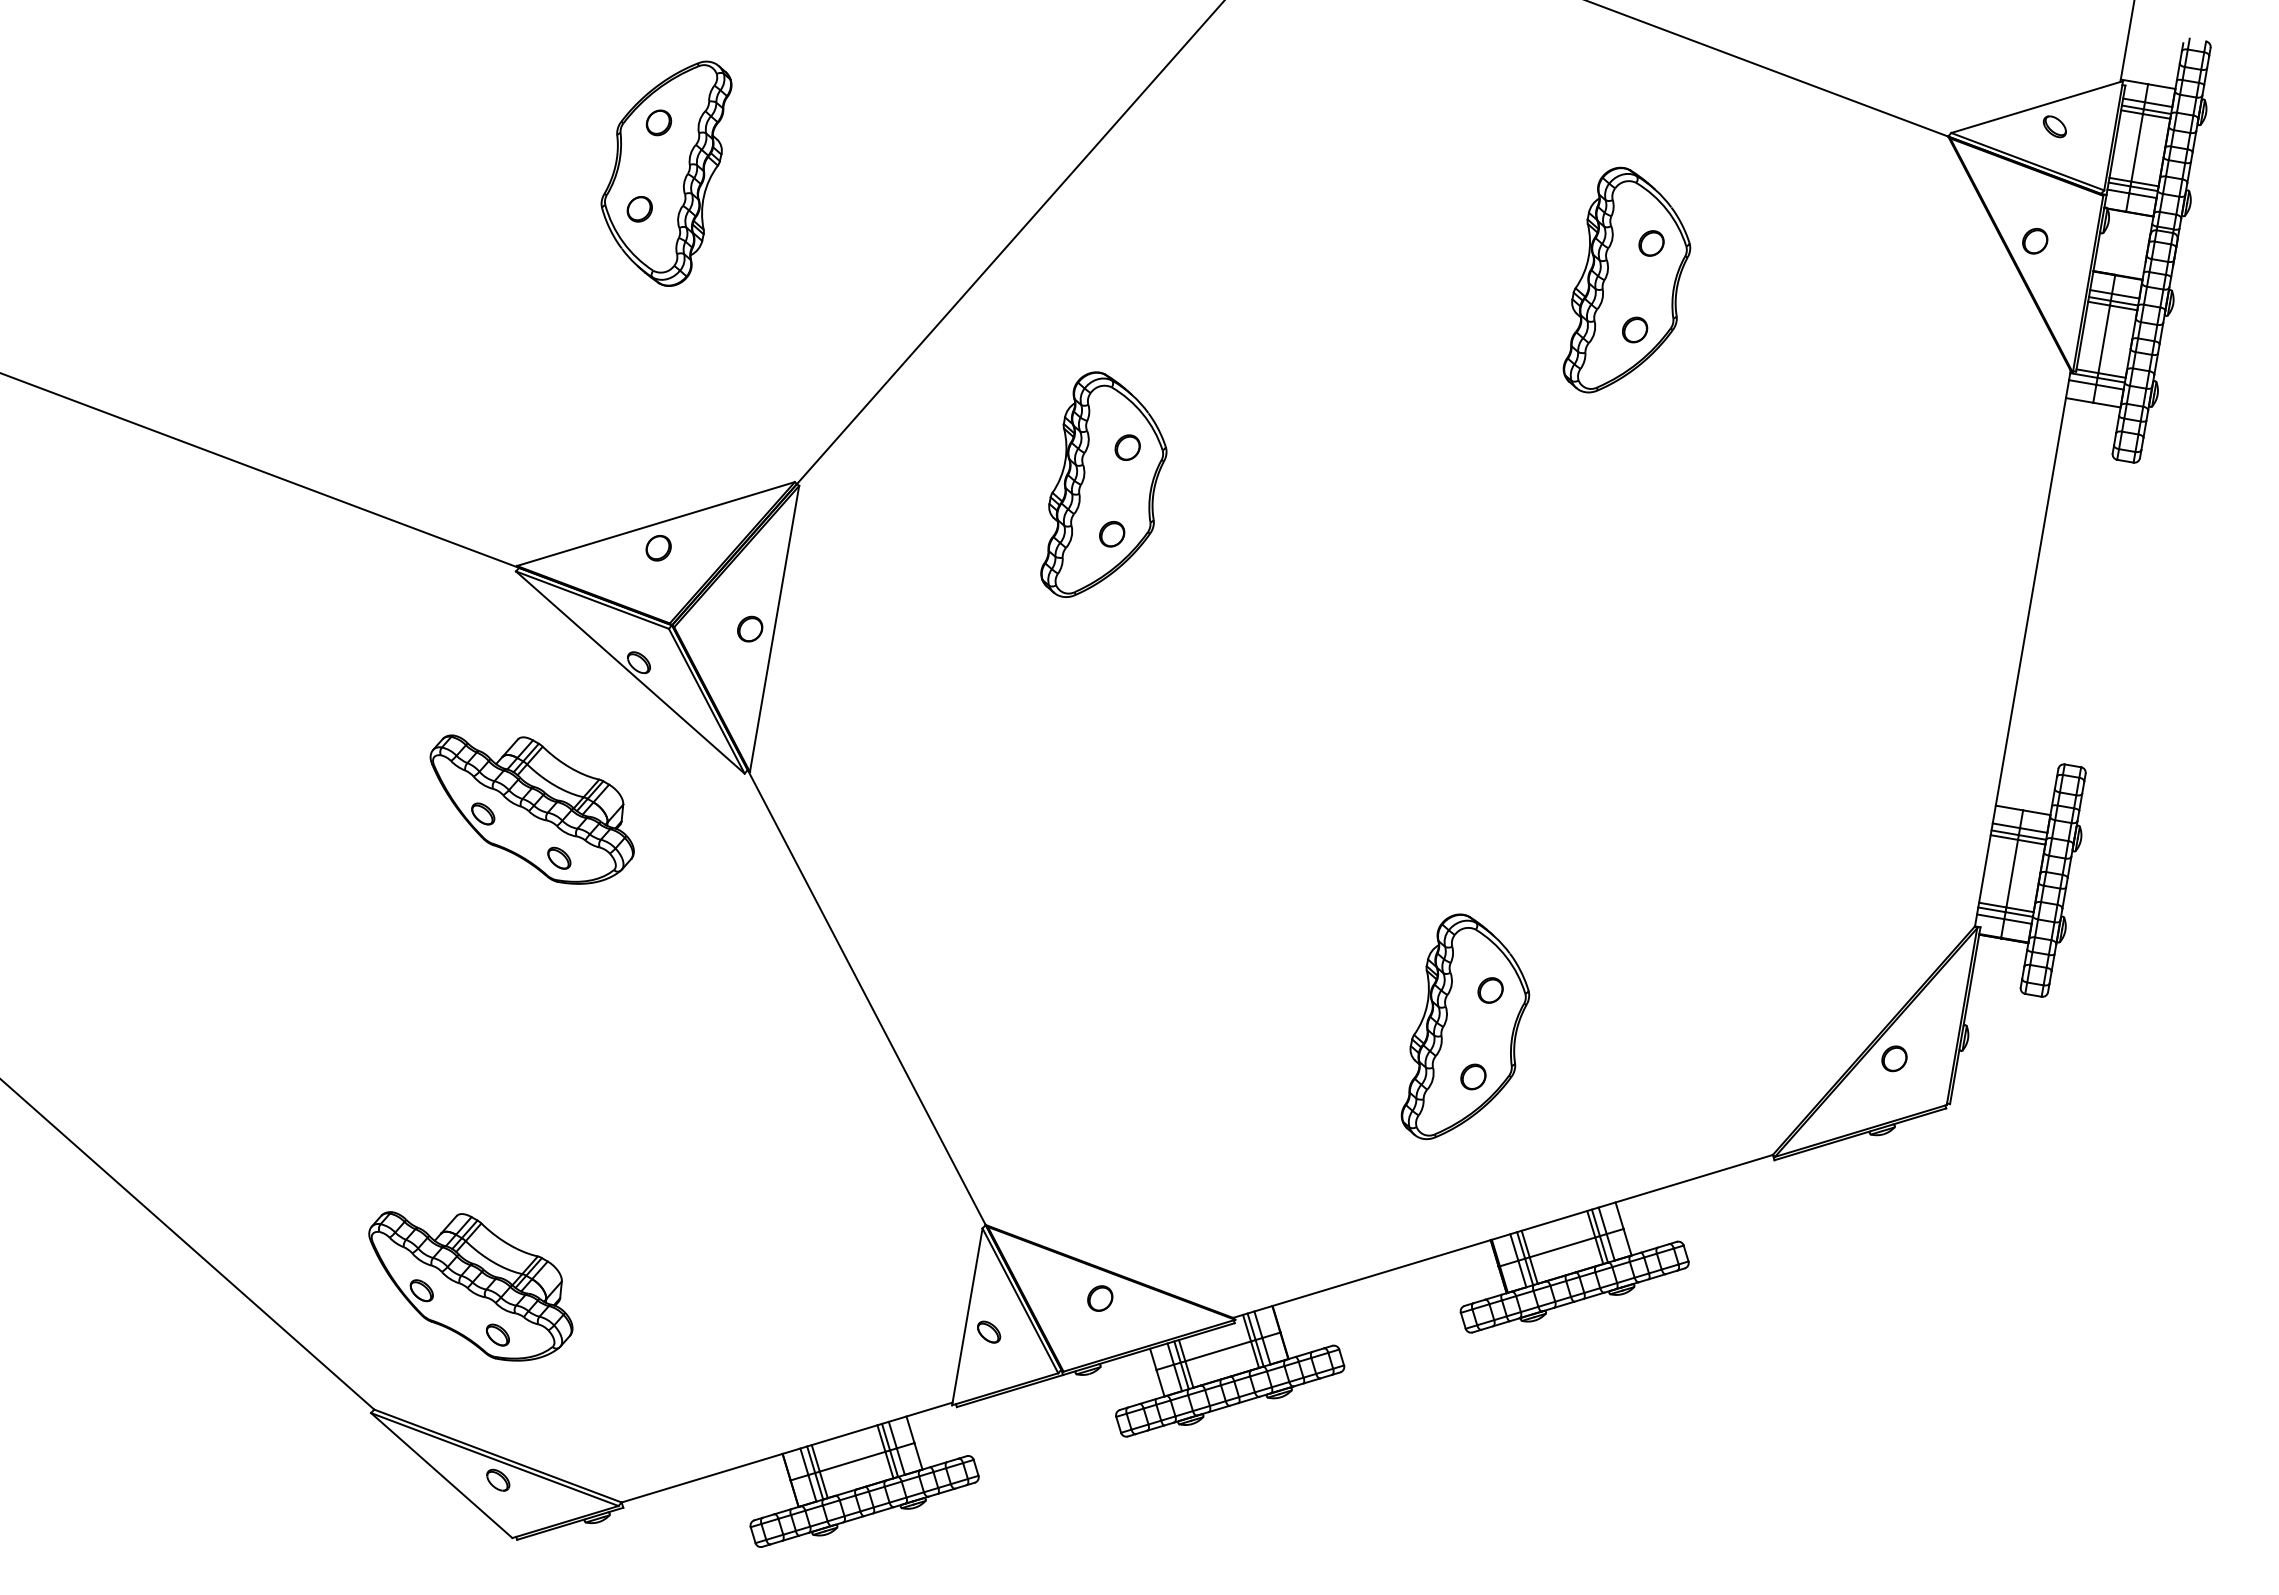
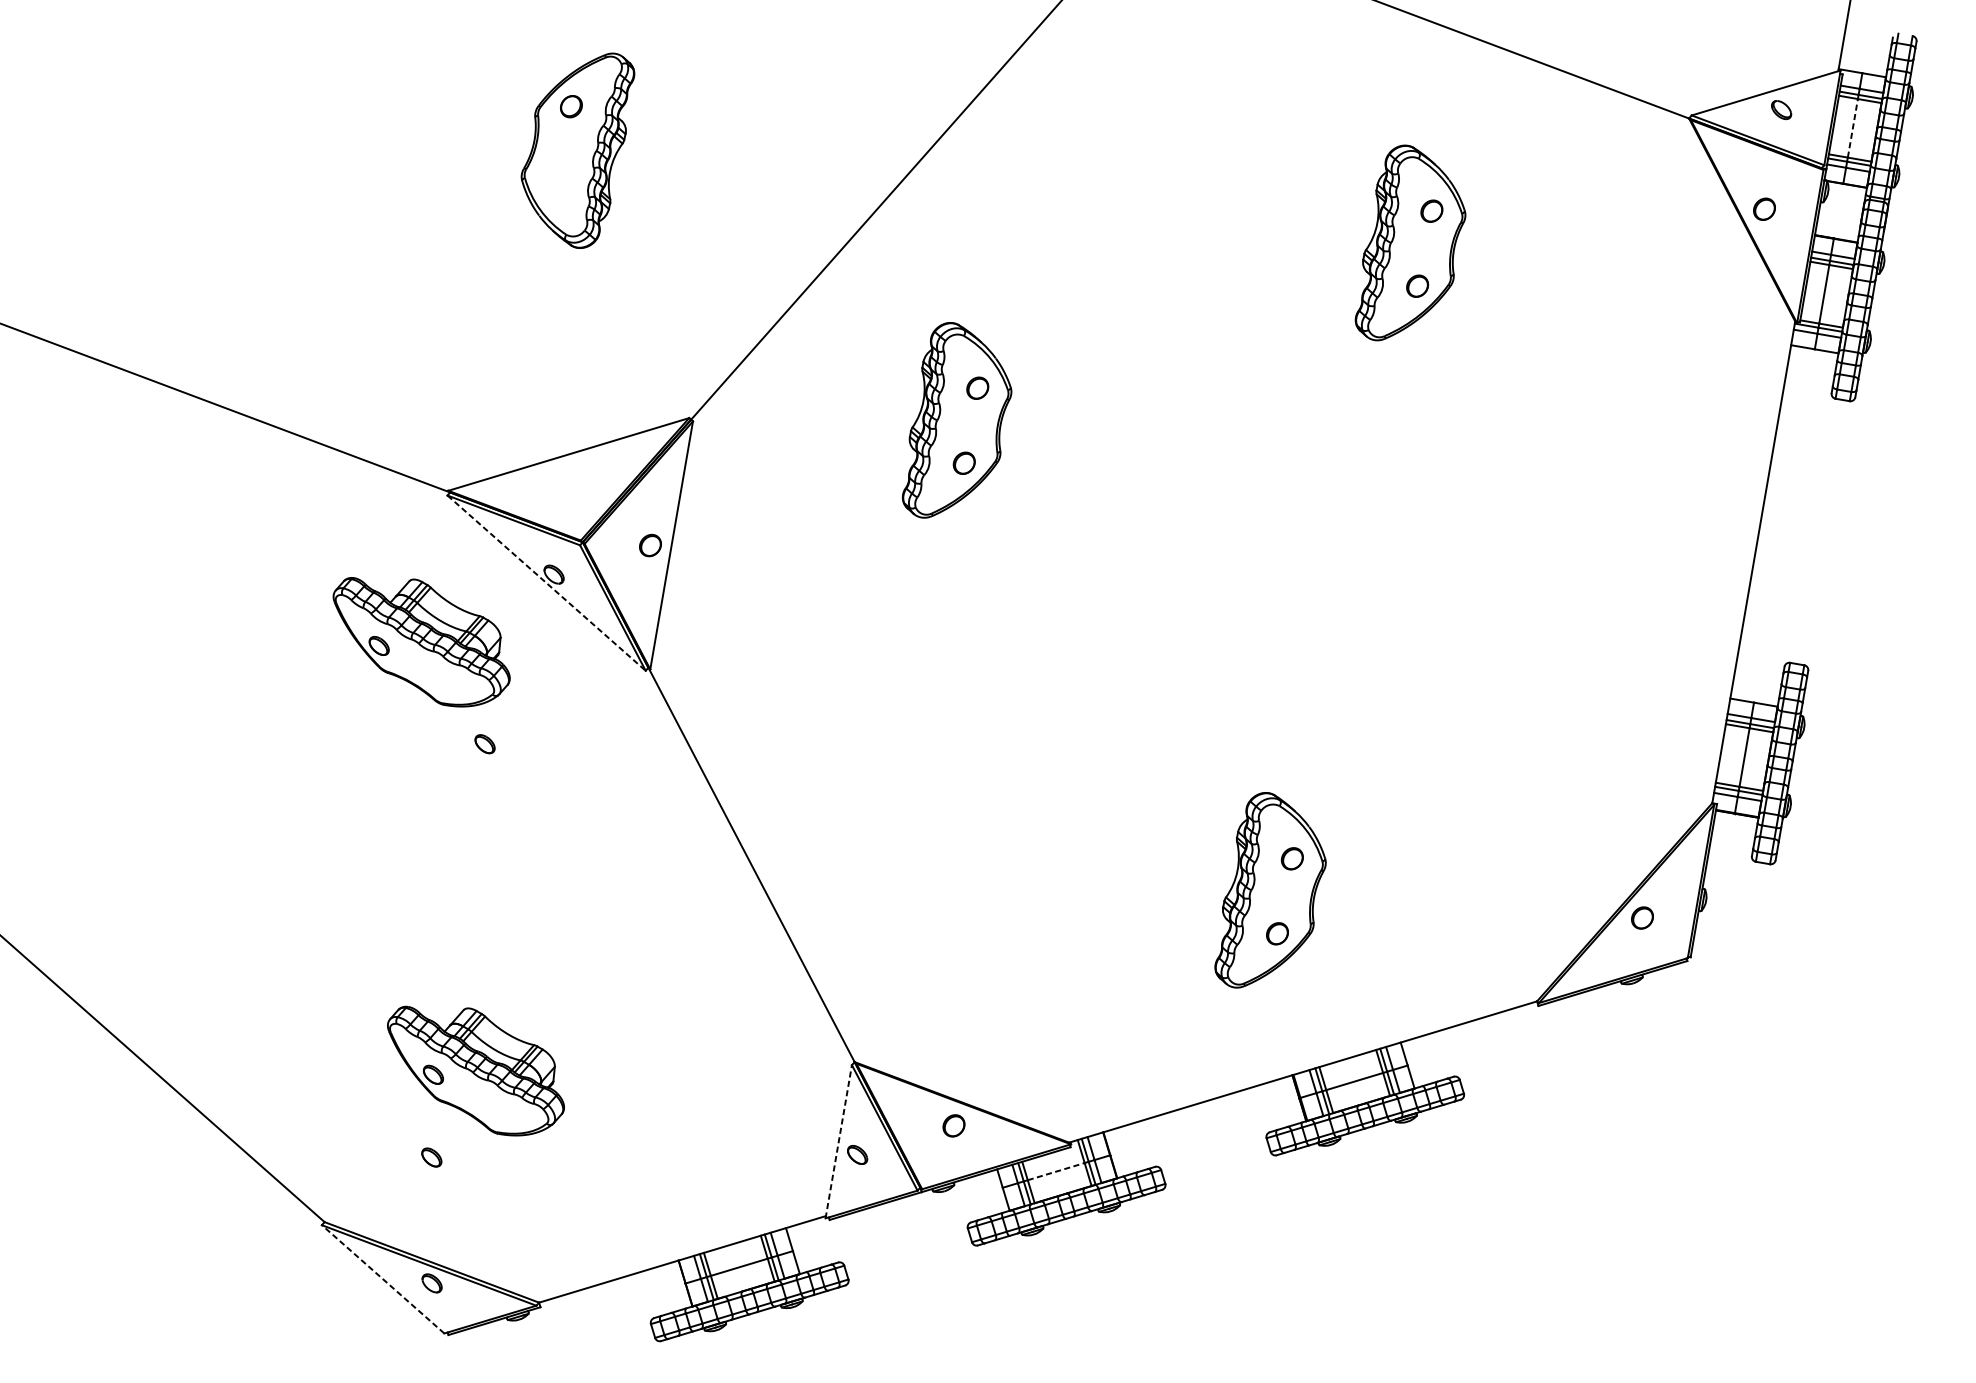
line: (2137, 147) -> (1853, 128), solid -> dashed
part: (639, 209) -> (554, 181), removed
part: (658, 548) -> (571, 475), removed
line: (630, 672) -> (546, 583), solid -> dashed
part: (531, 809) -> (421, 642), moved
part: (470, 1286) -> (475, 1071), moved
line: (967, 1316) -> (838, 1141), solid -> dashed
line: (1218, 1351) -> (1056, 1171), solid -> dashed
line: (441, 1475) -> (382, 1279), solid -> dashed

